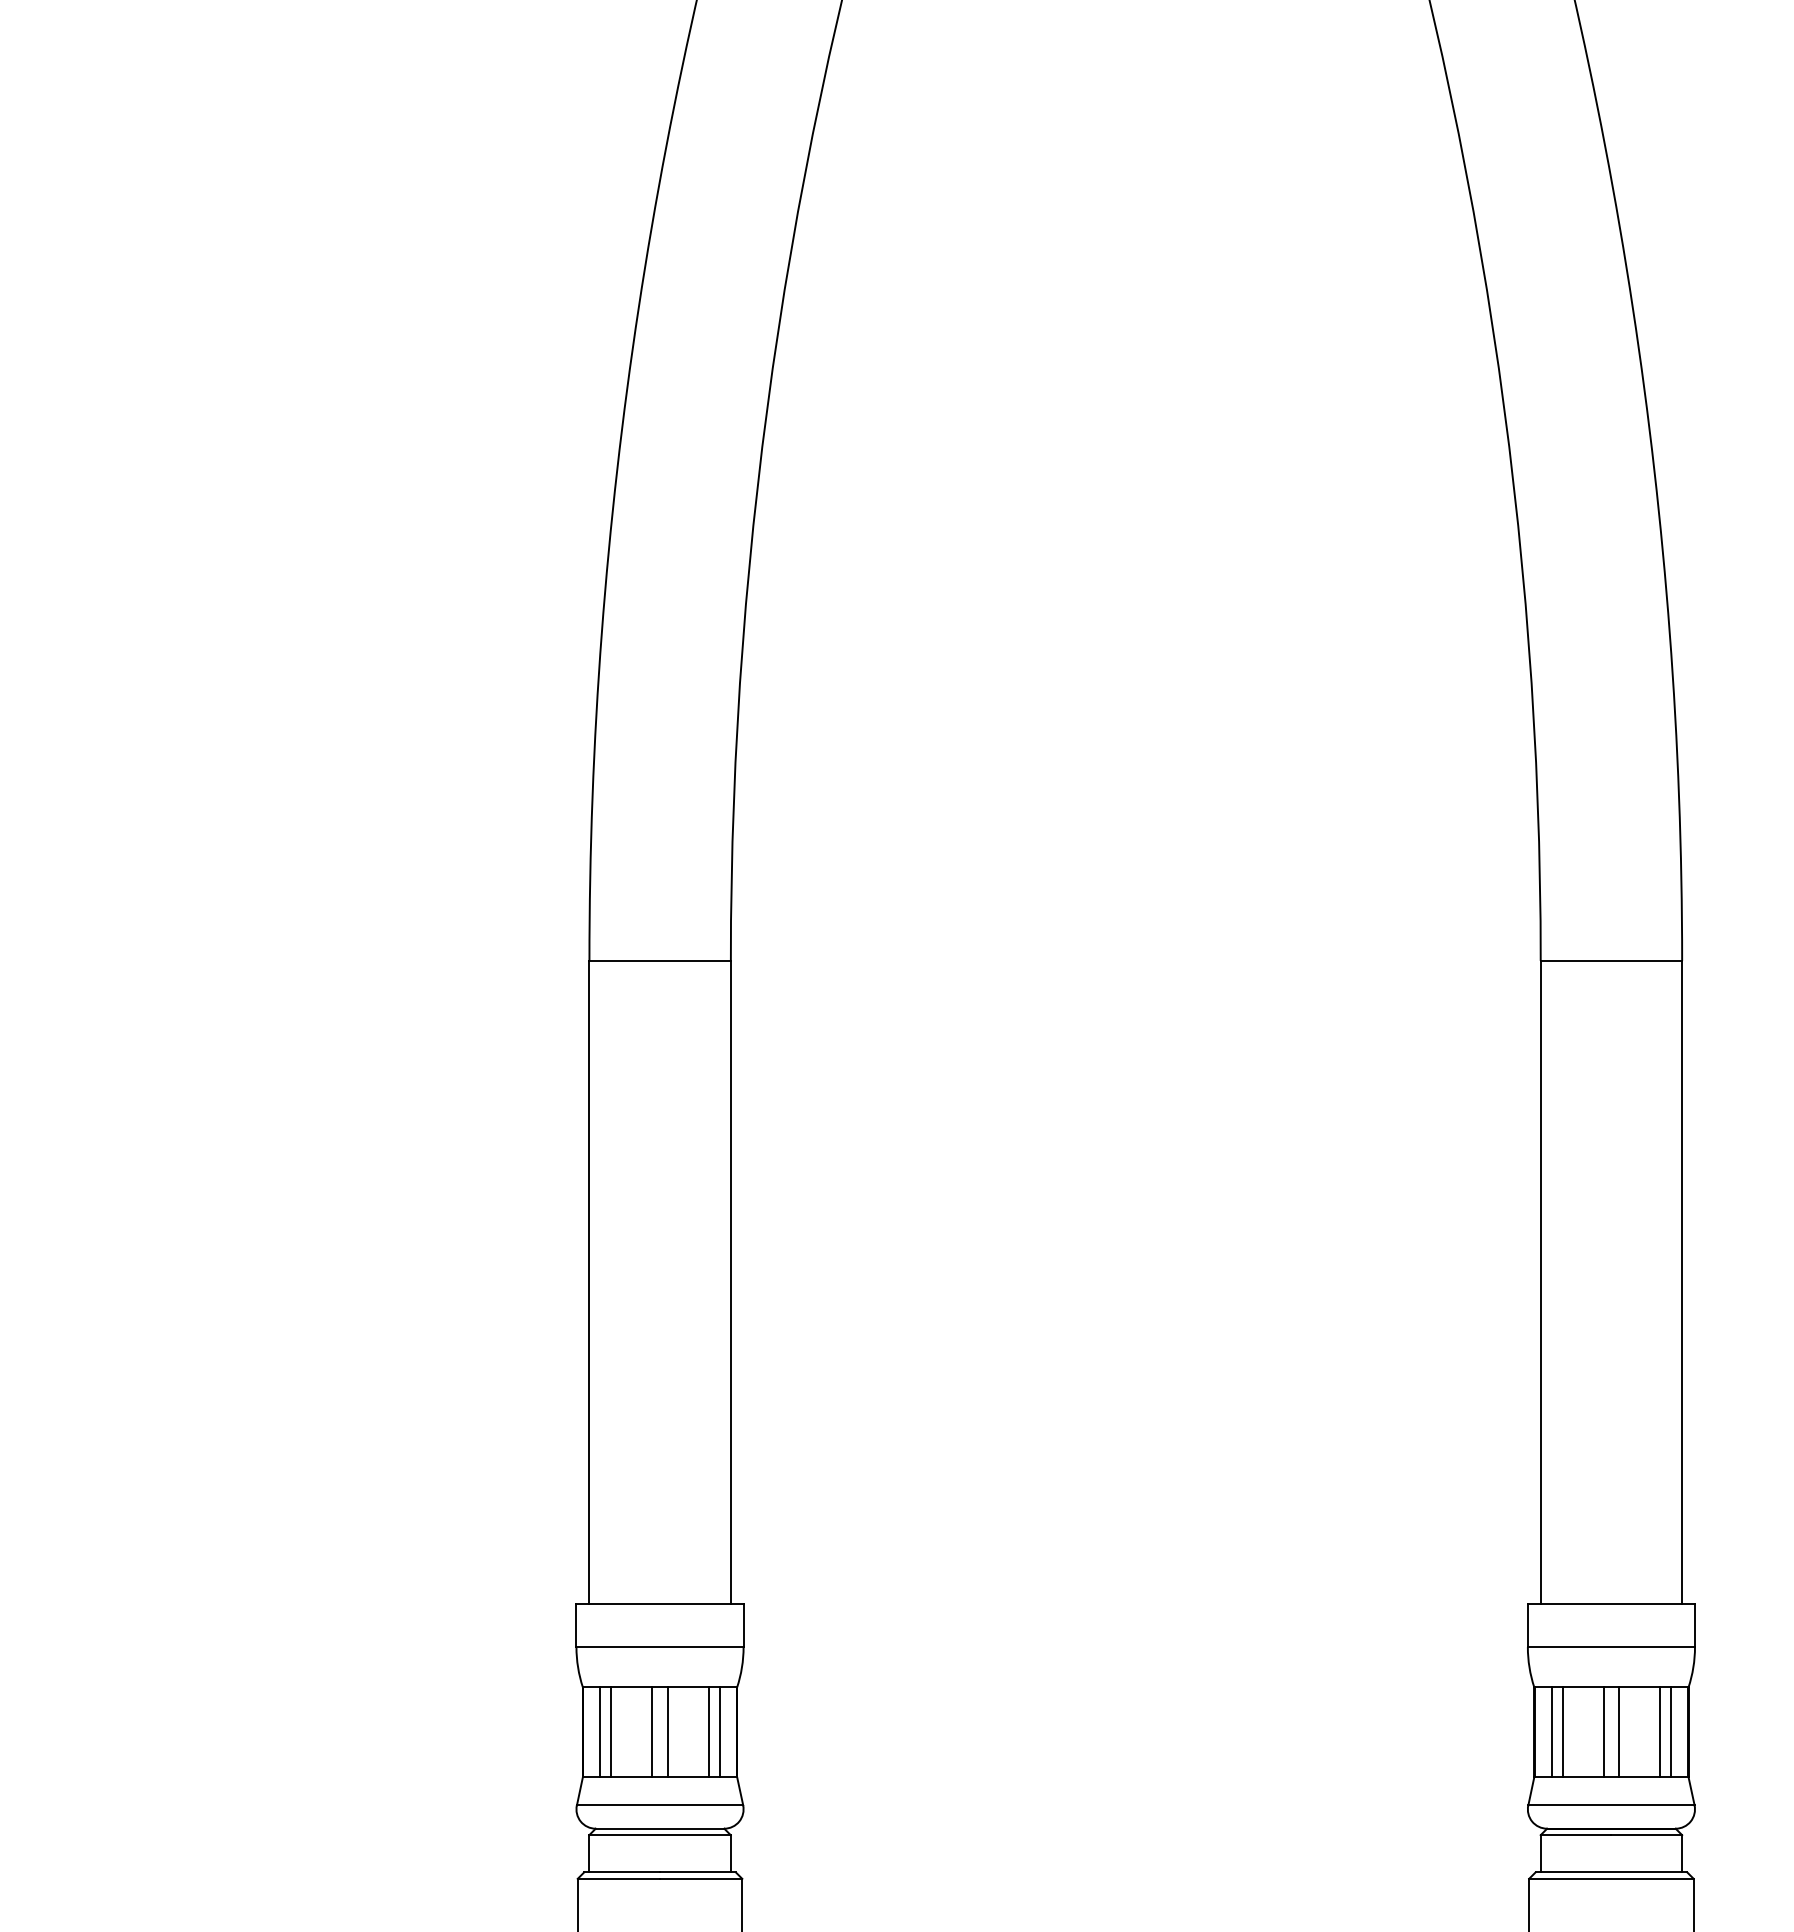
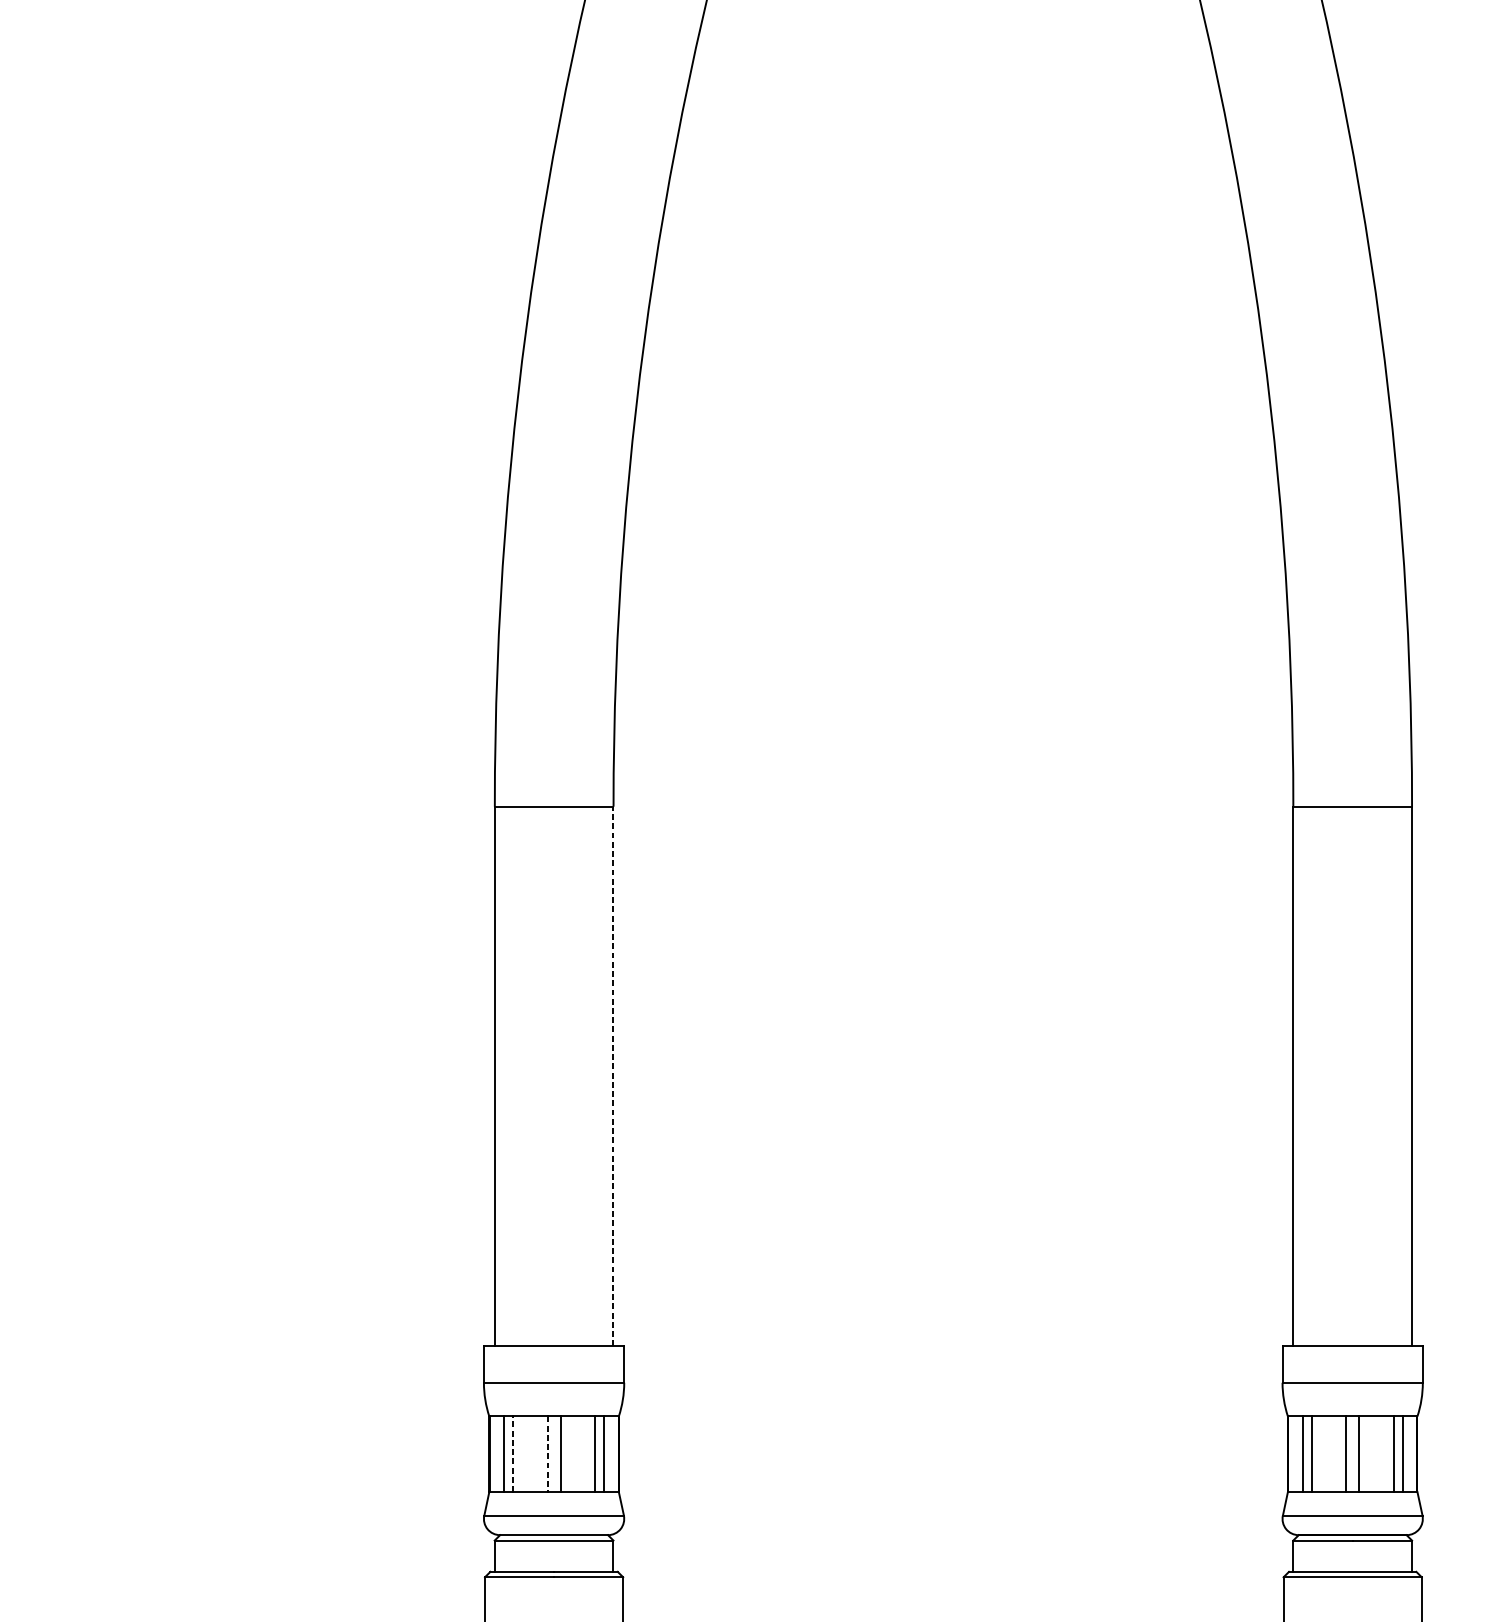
line: (730, 1281) -> (613, 1075), solid -> dashed
line: (611, 1732) -> (513, 1454), solid -> dashed
line: (652, 1732) -> (547, 1454), solid -> dashed

